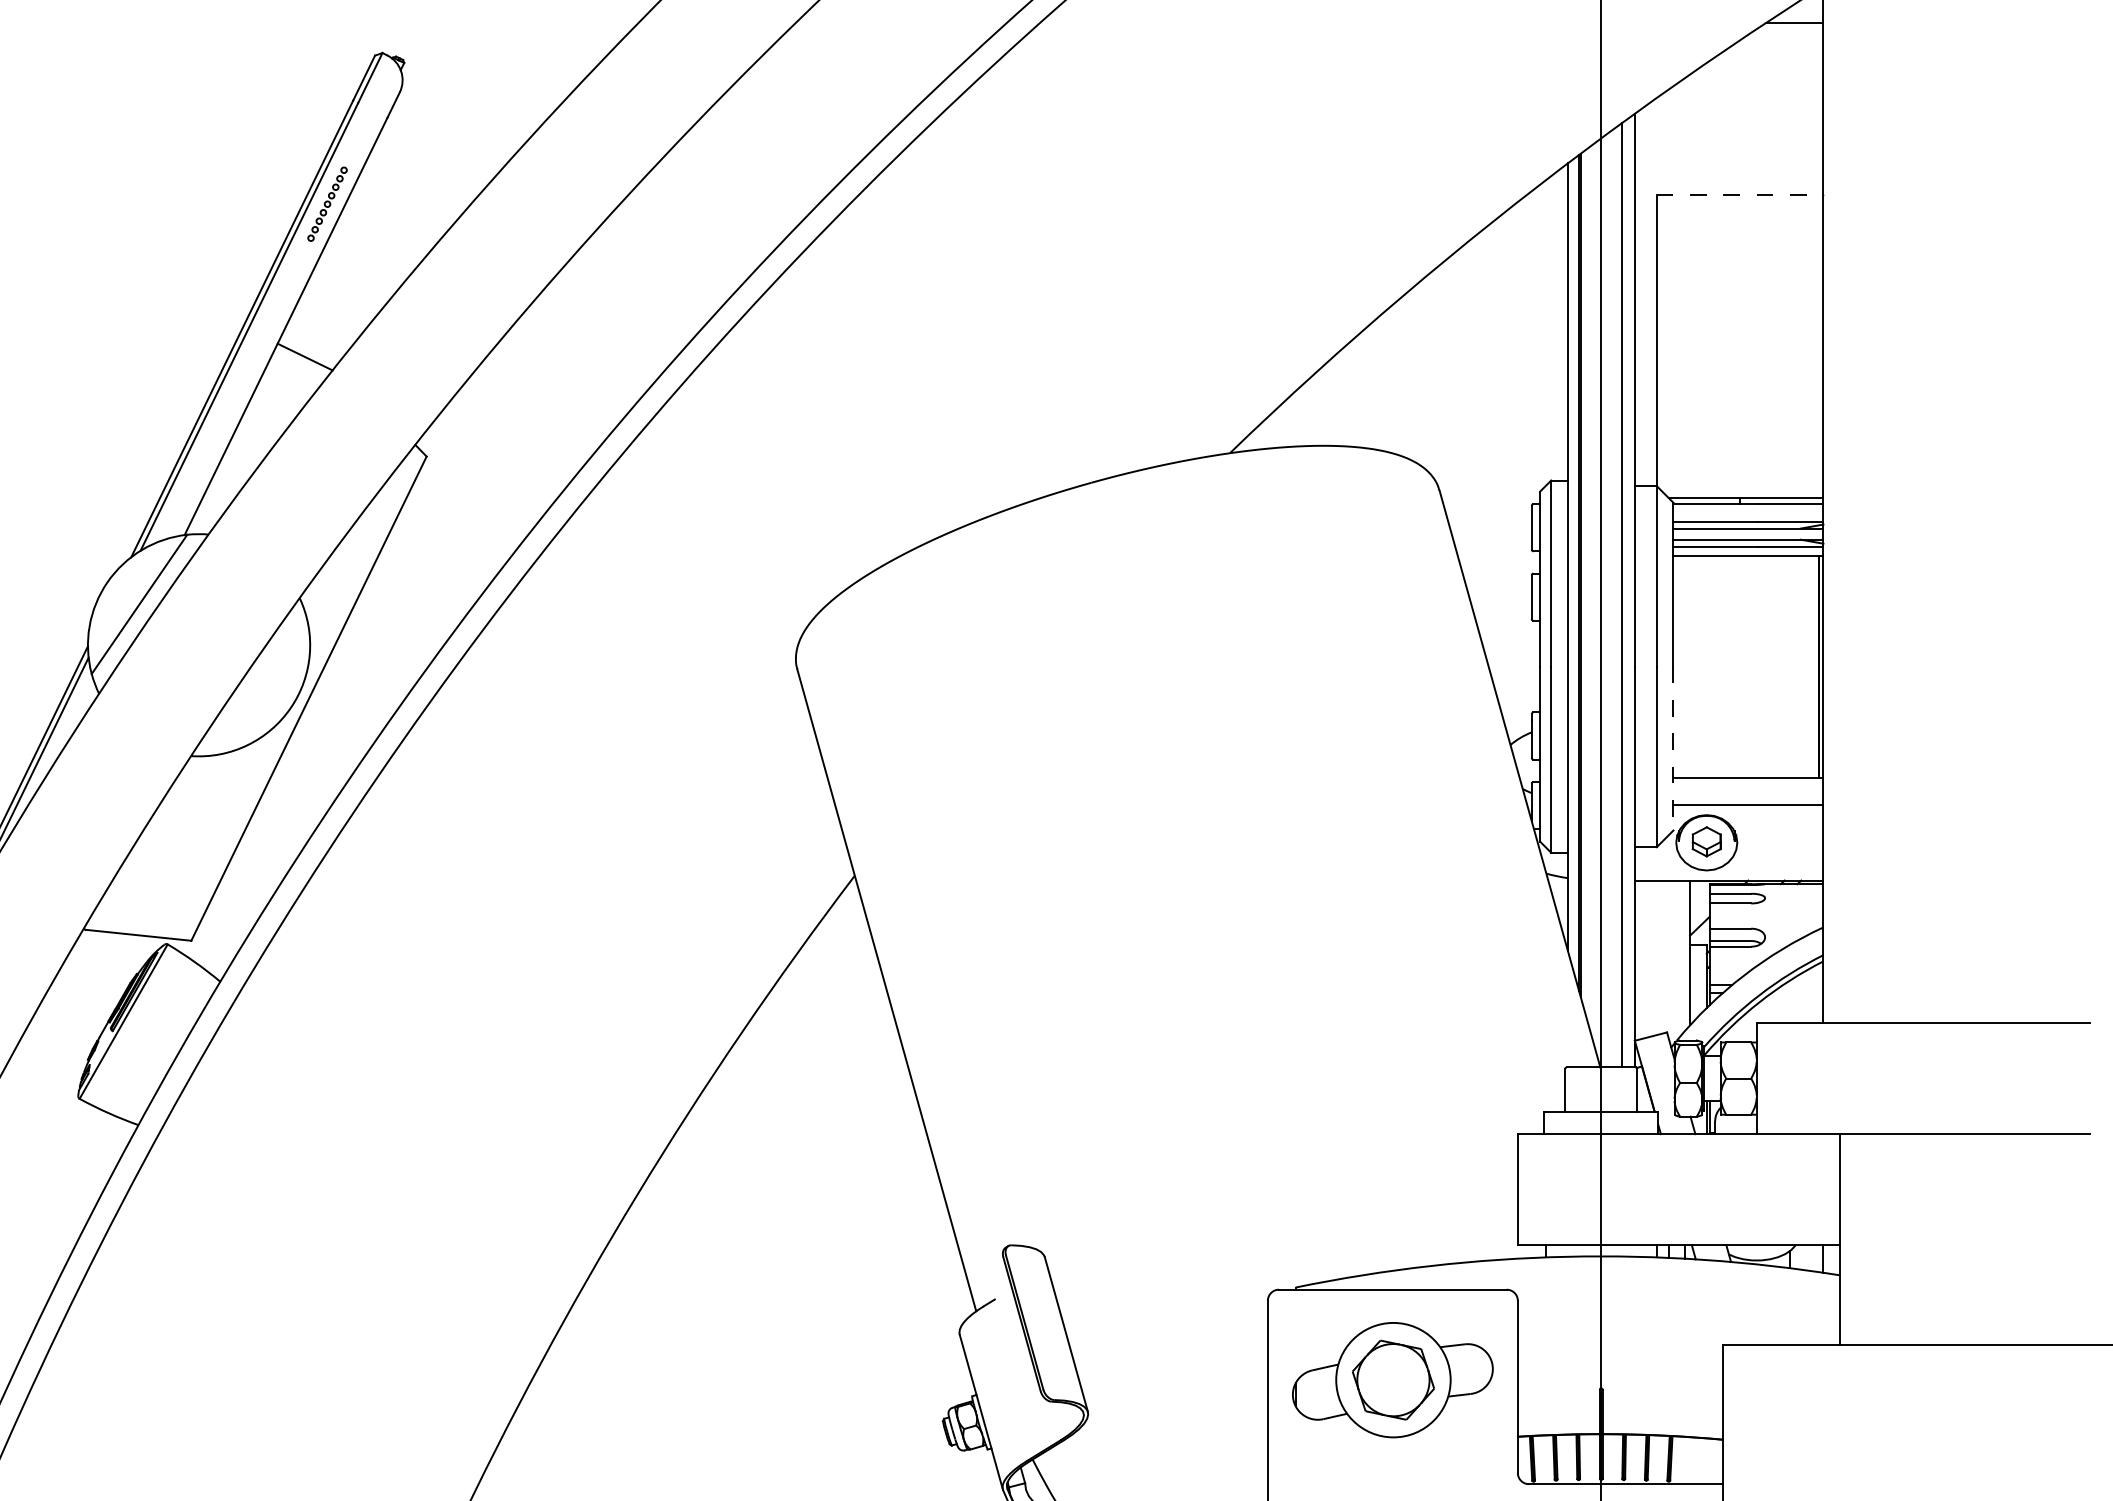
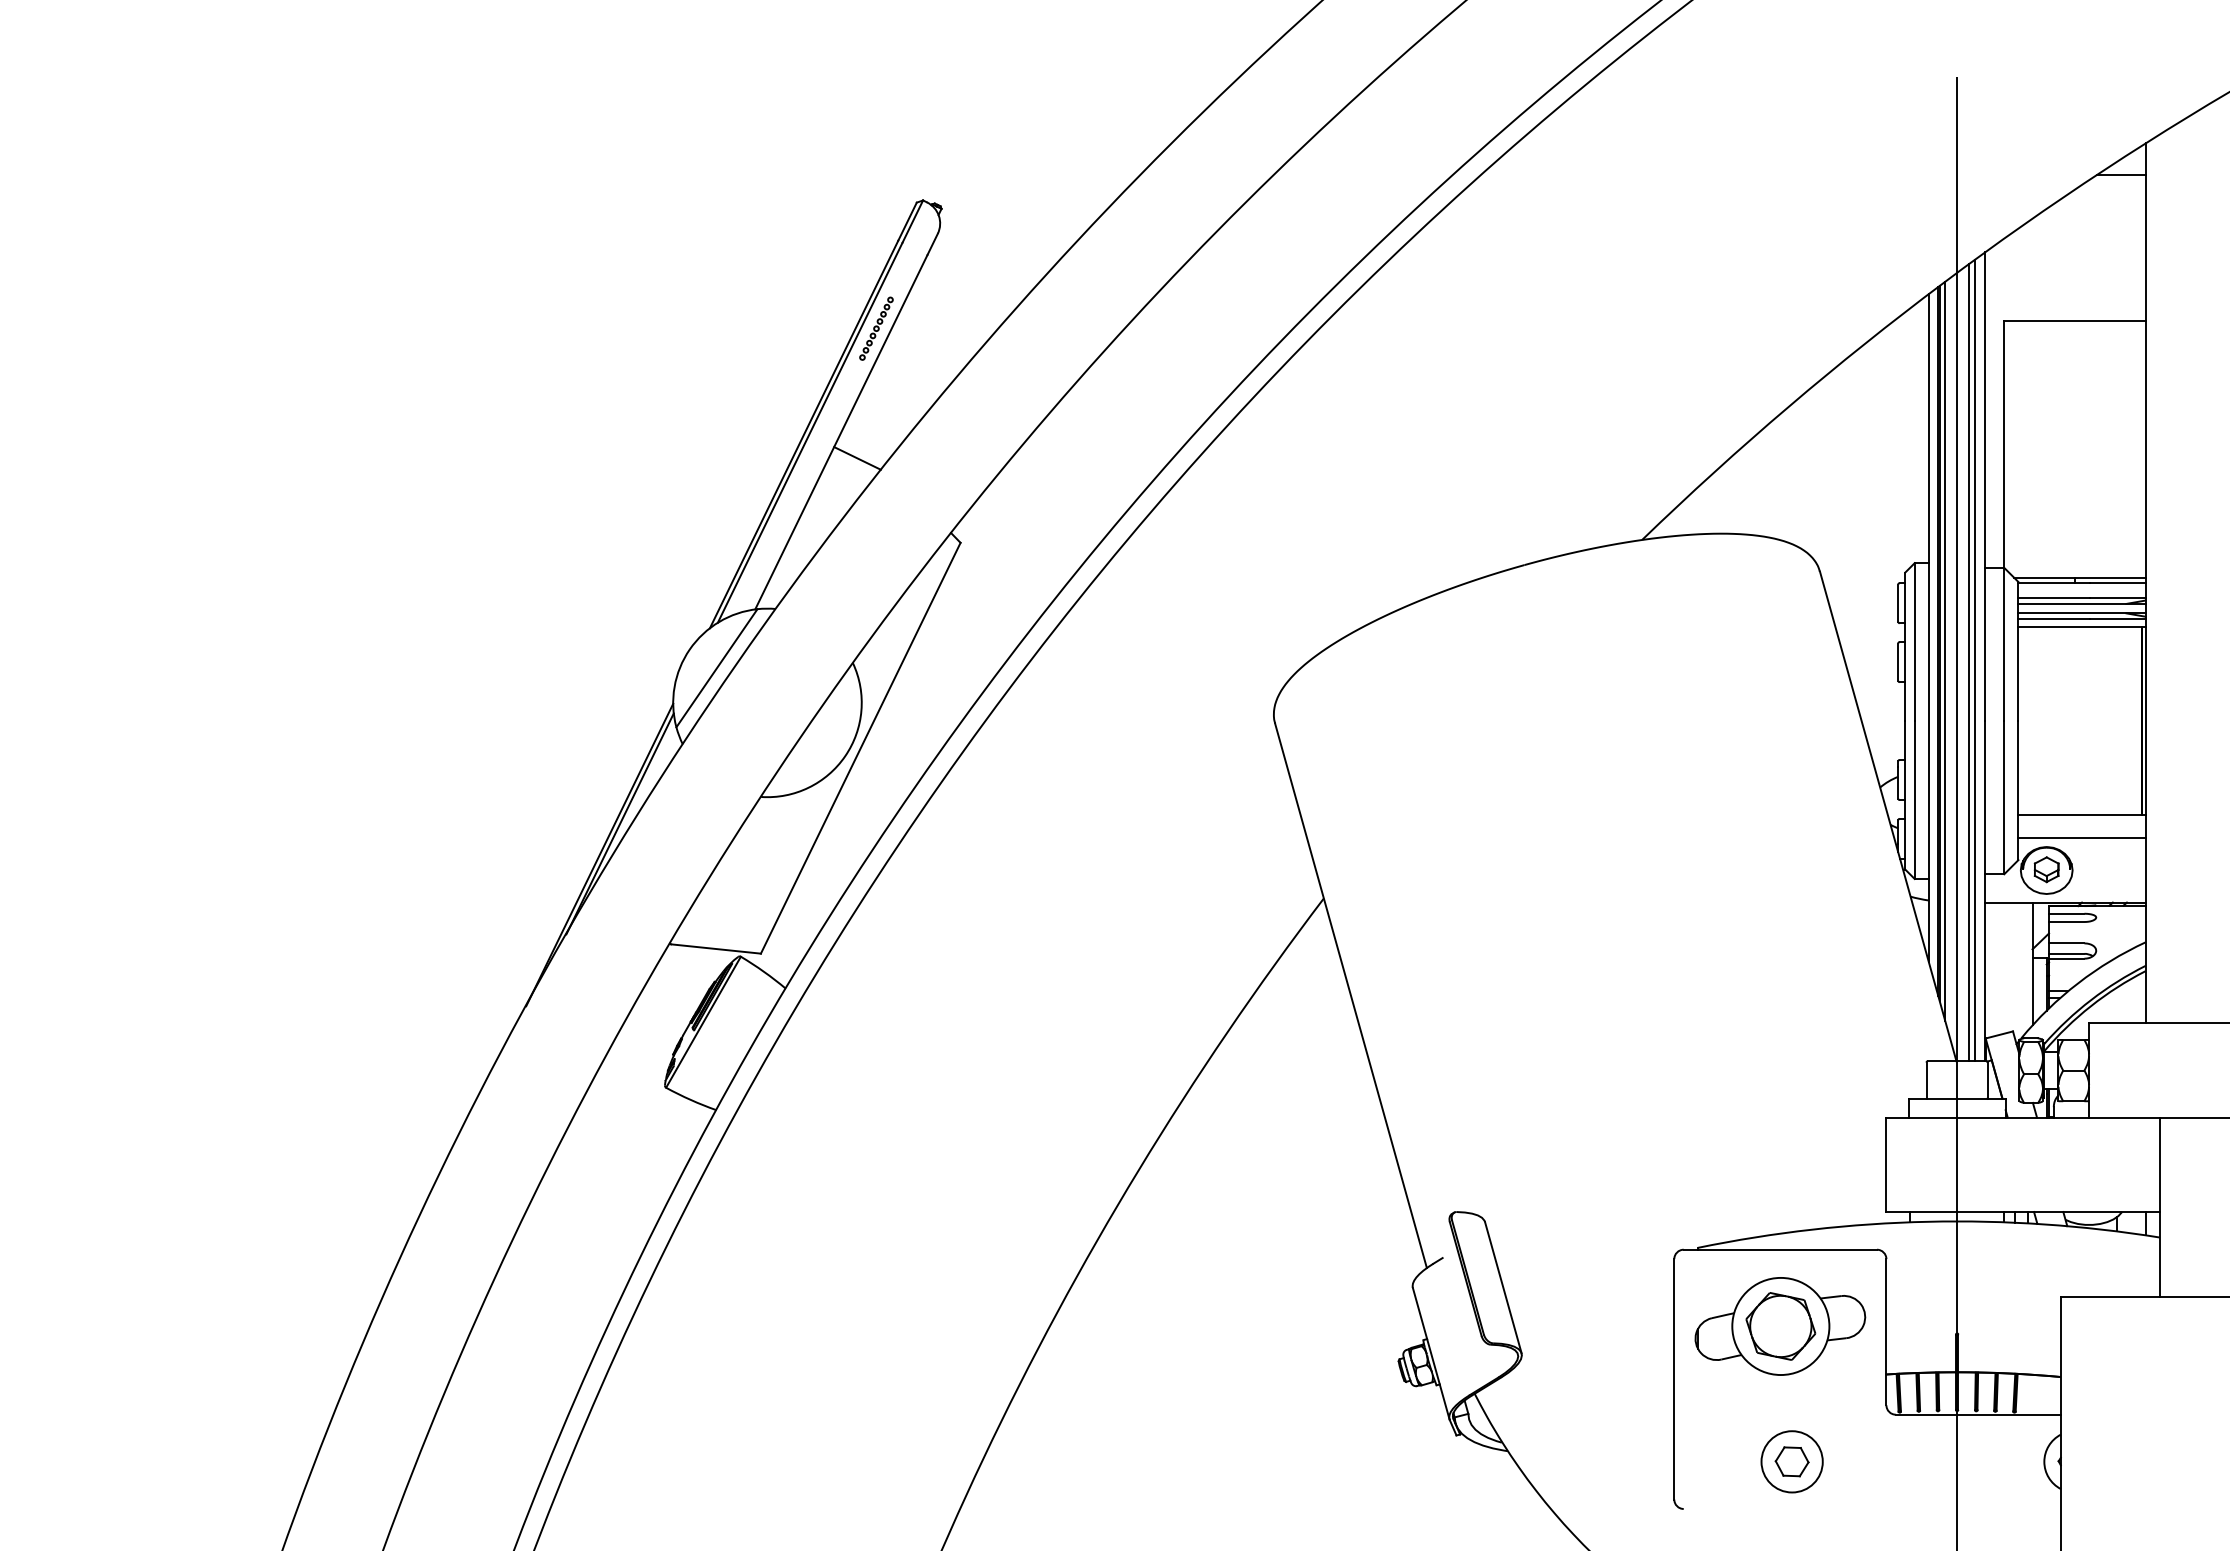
line: (1739, 195) -> (2074, 321), dashed -> solid
line: (1587, 584) -> (1945, 651), added
line: (1614, 597) -> (1968, 662), added
line: (1673, 748) -> (2018, 790), dashed -> solid

